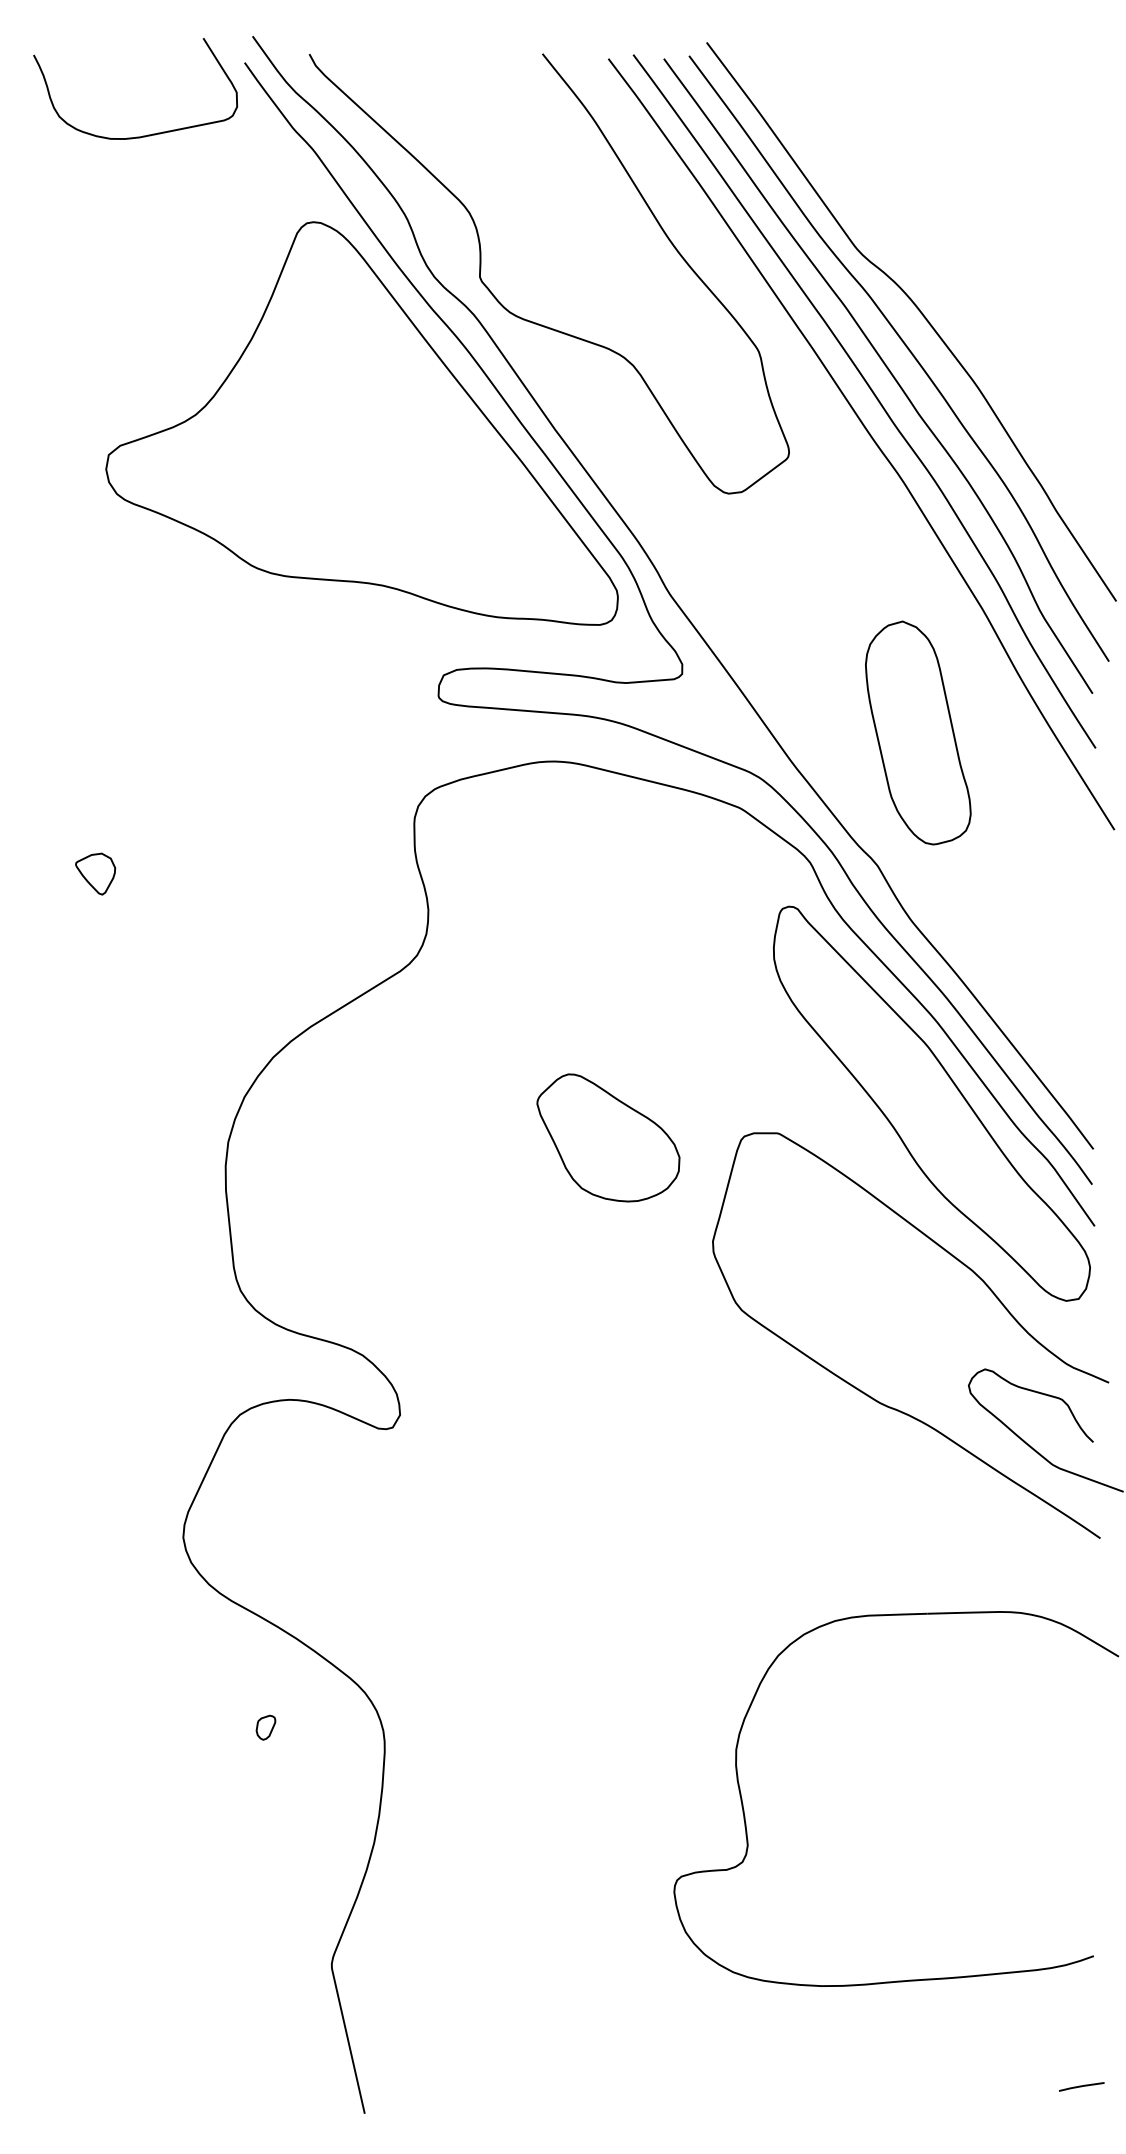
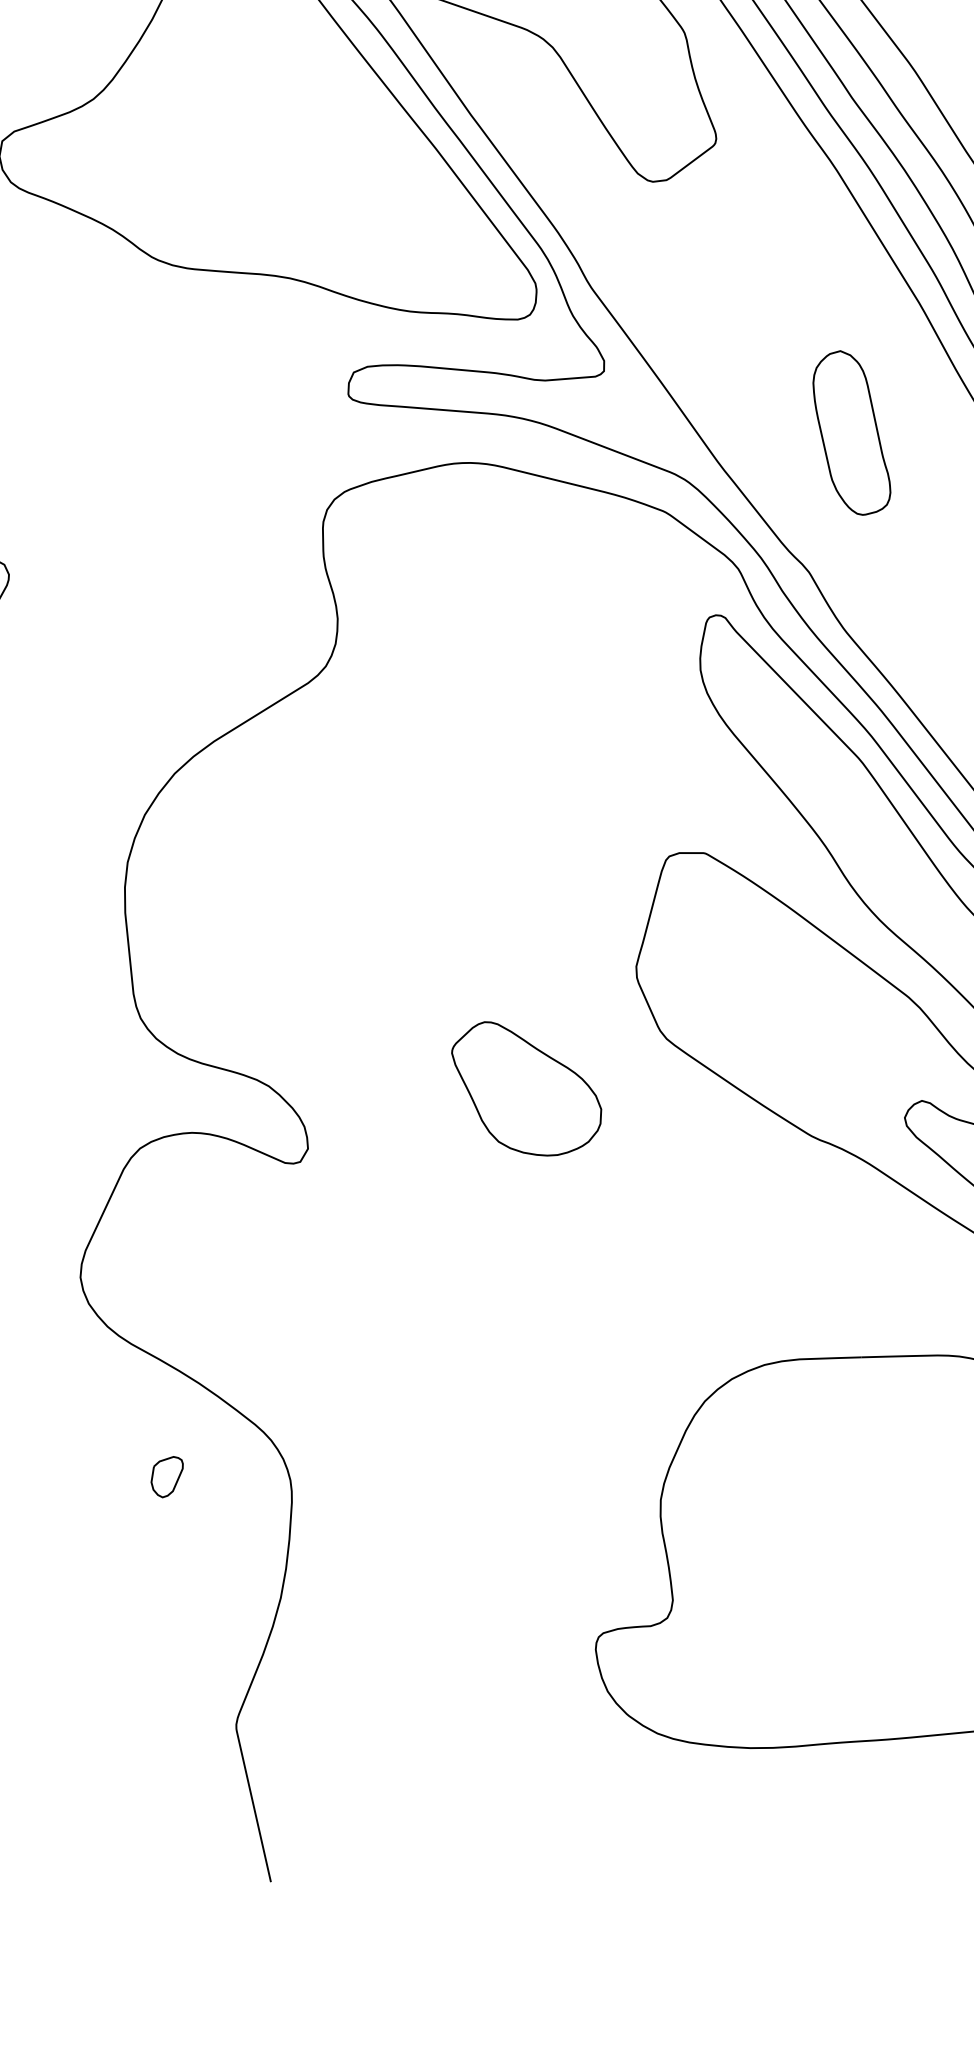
part: (918, 732) -> (852, 432), size x0.7
part: (608, 1137) -> (526, 1088), moved
part: (265, 1727) -> (166, 1476), size x1.6

